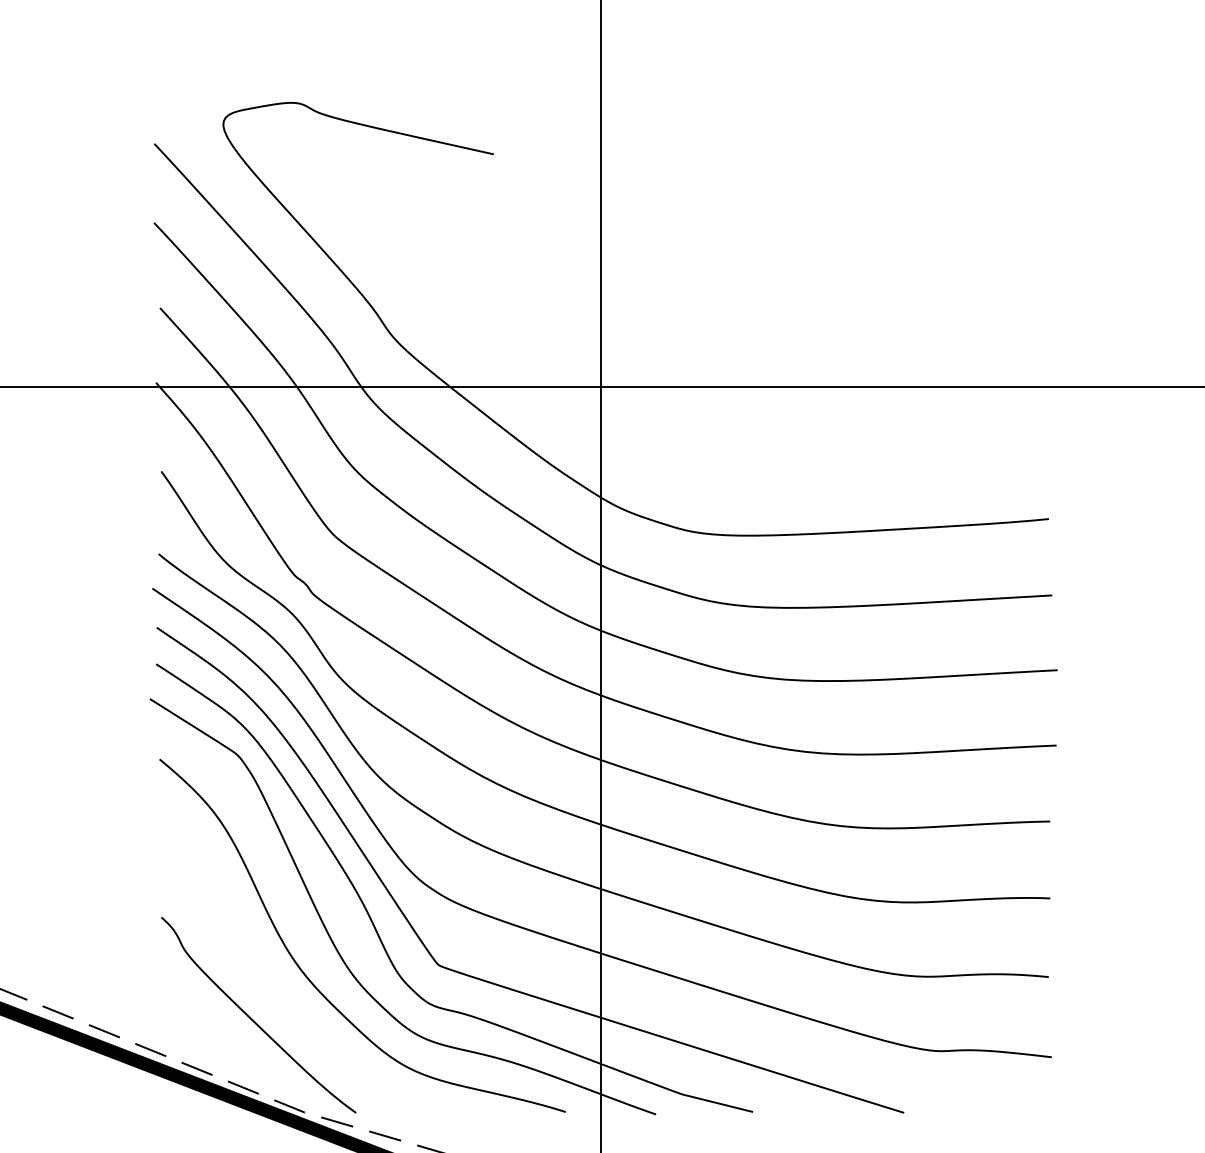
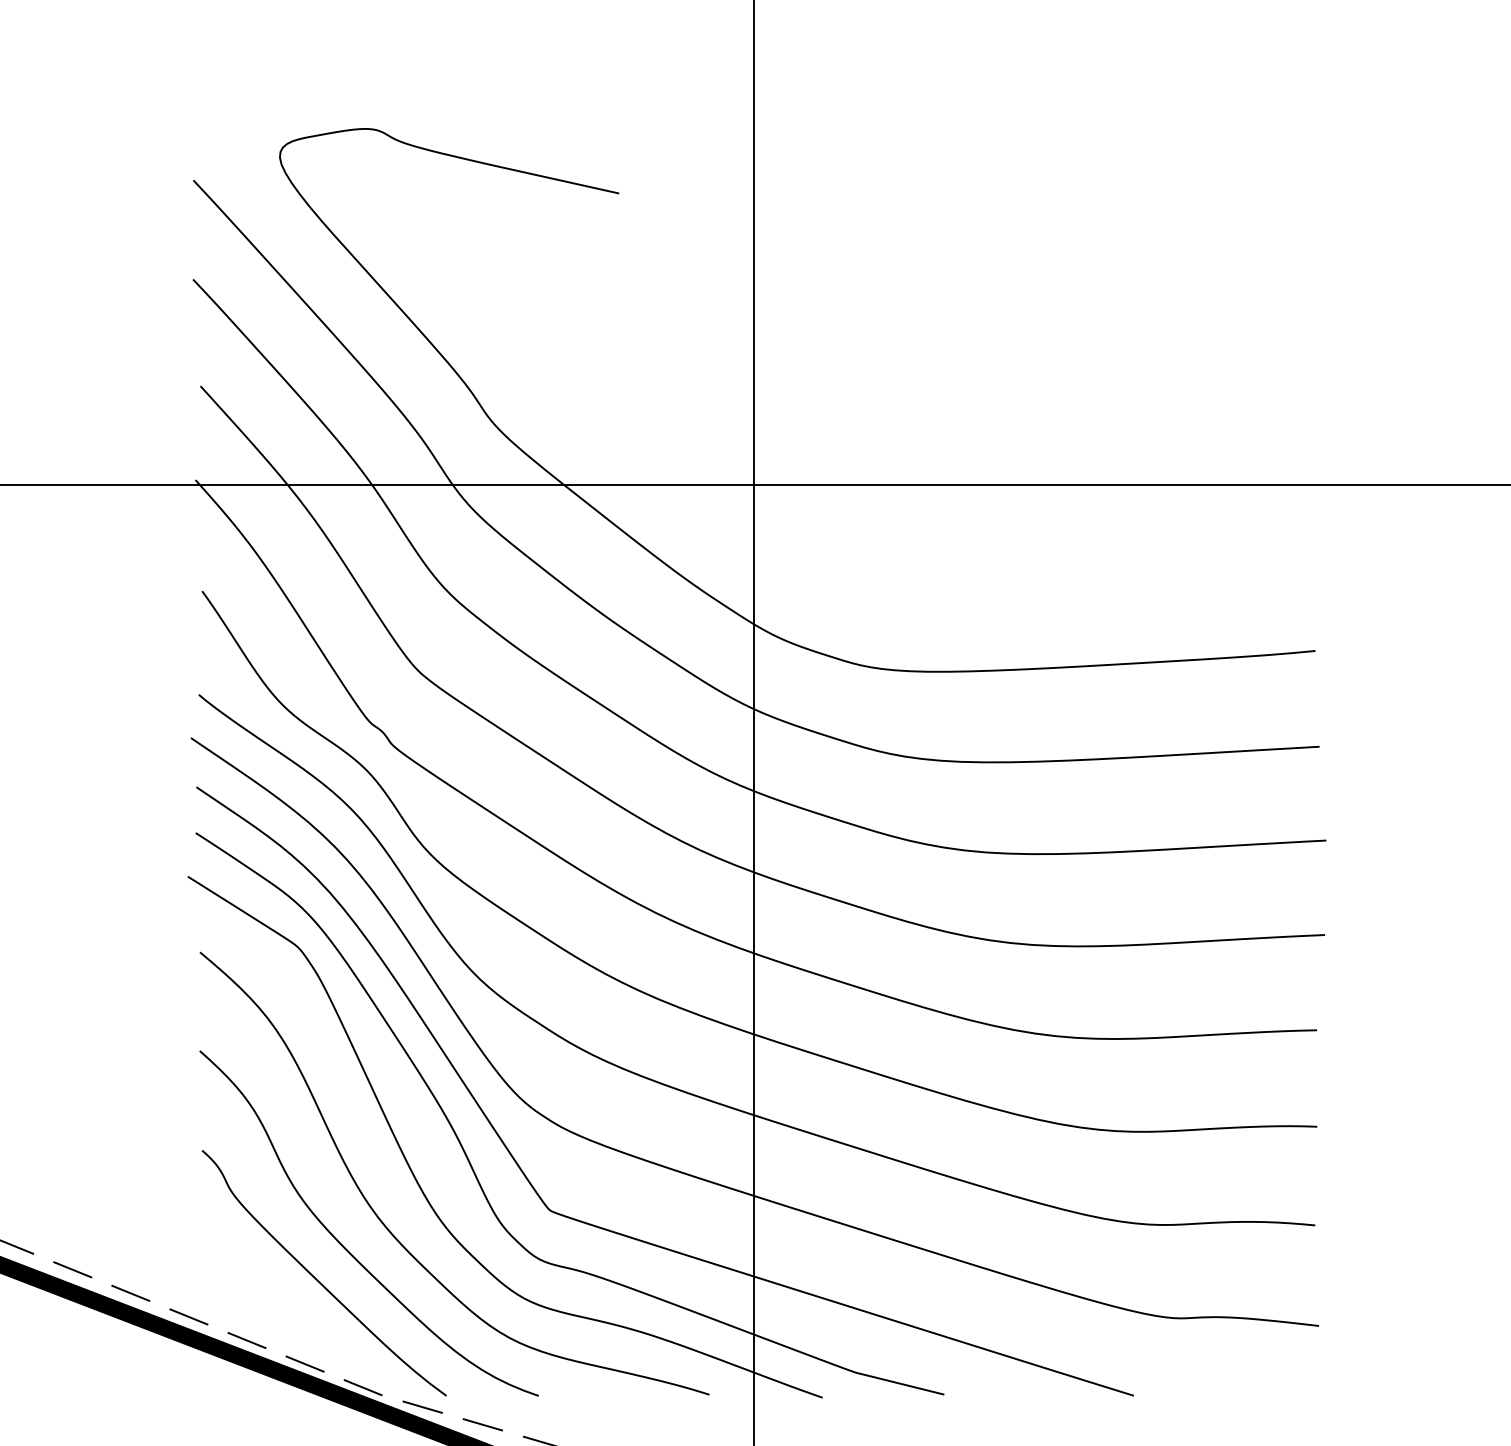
curve: (274, 993) -> (344, 1246), added

